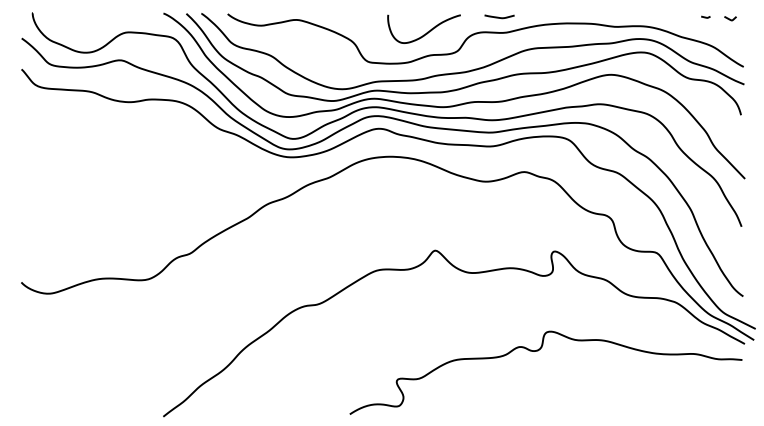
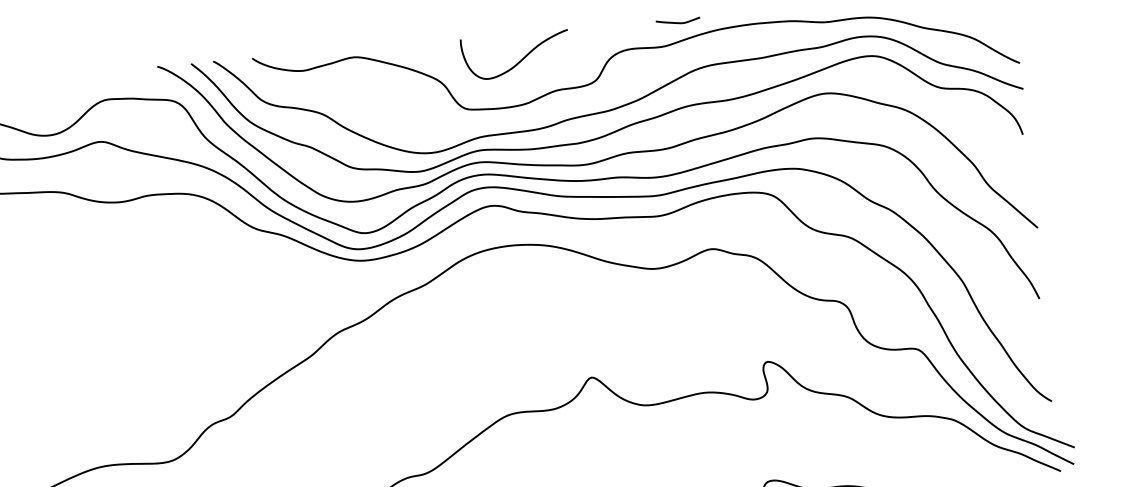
curve: (498, 16) -> (676, 21), moved
curve: (427, 31) -> (520, 58), moved

